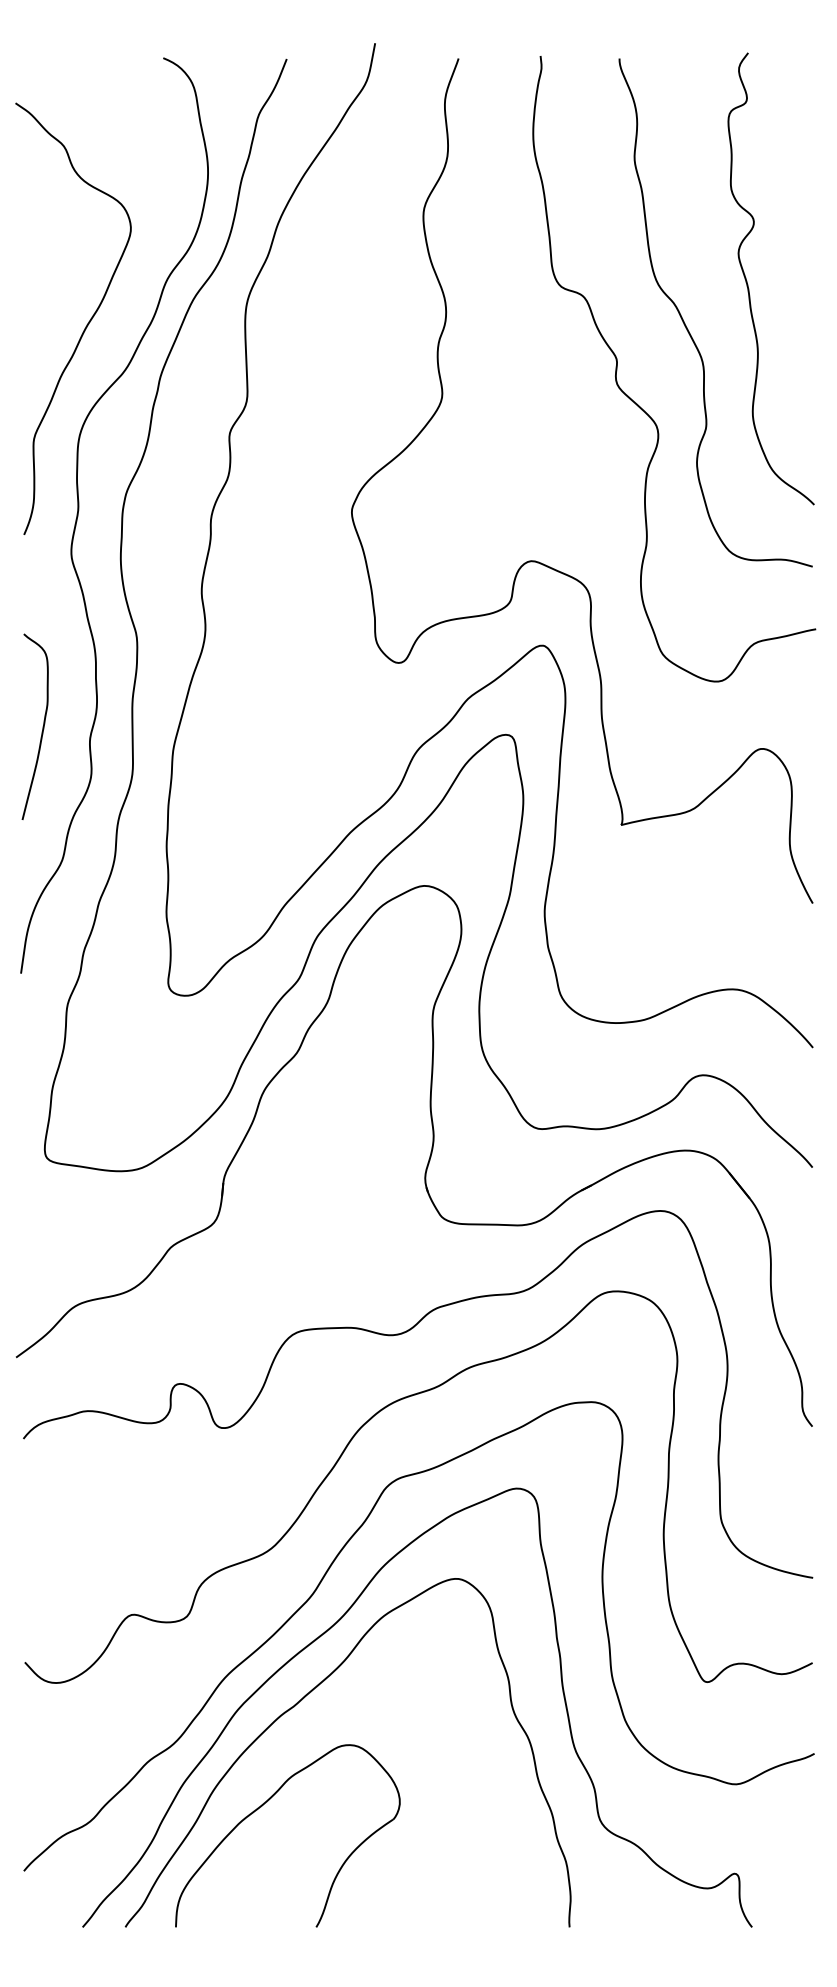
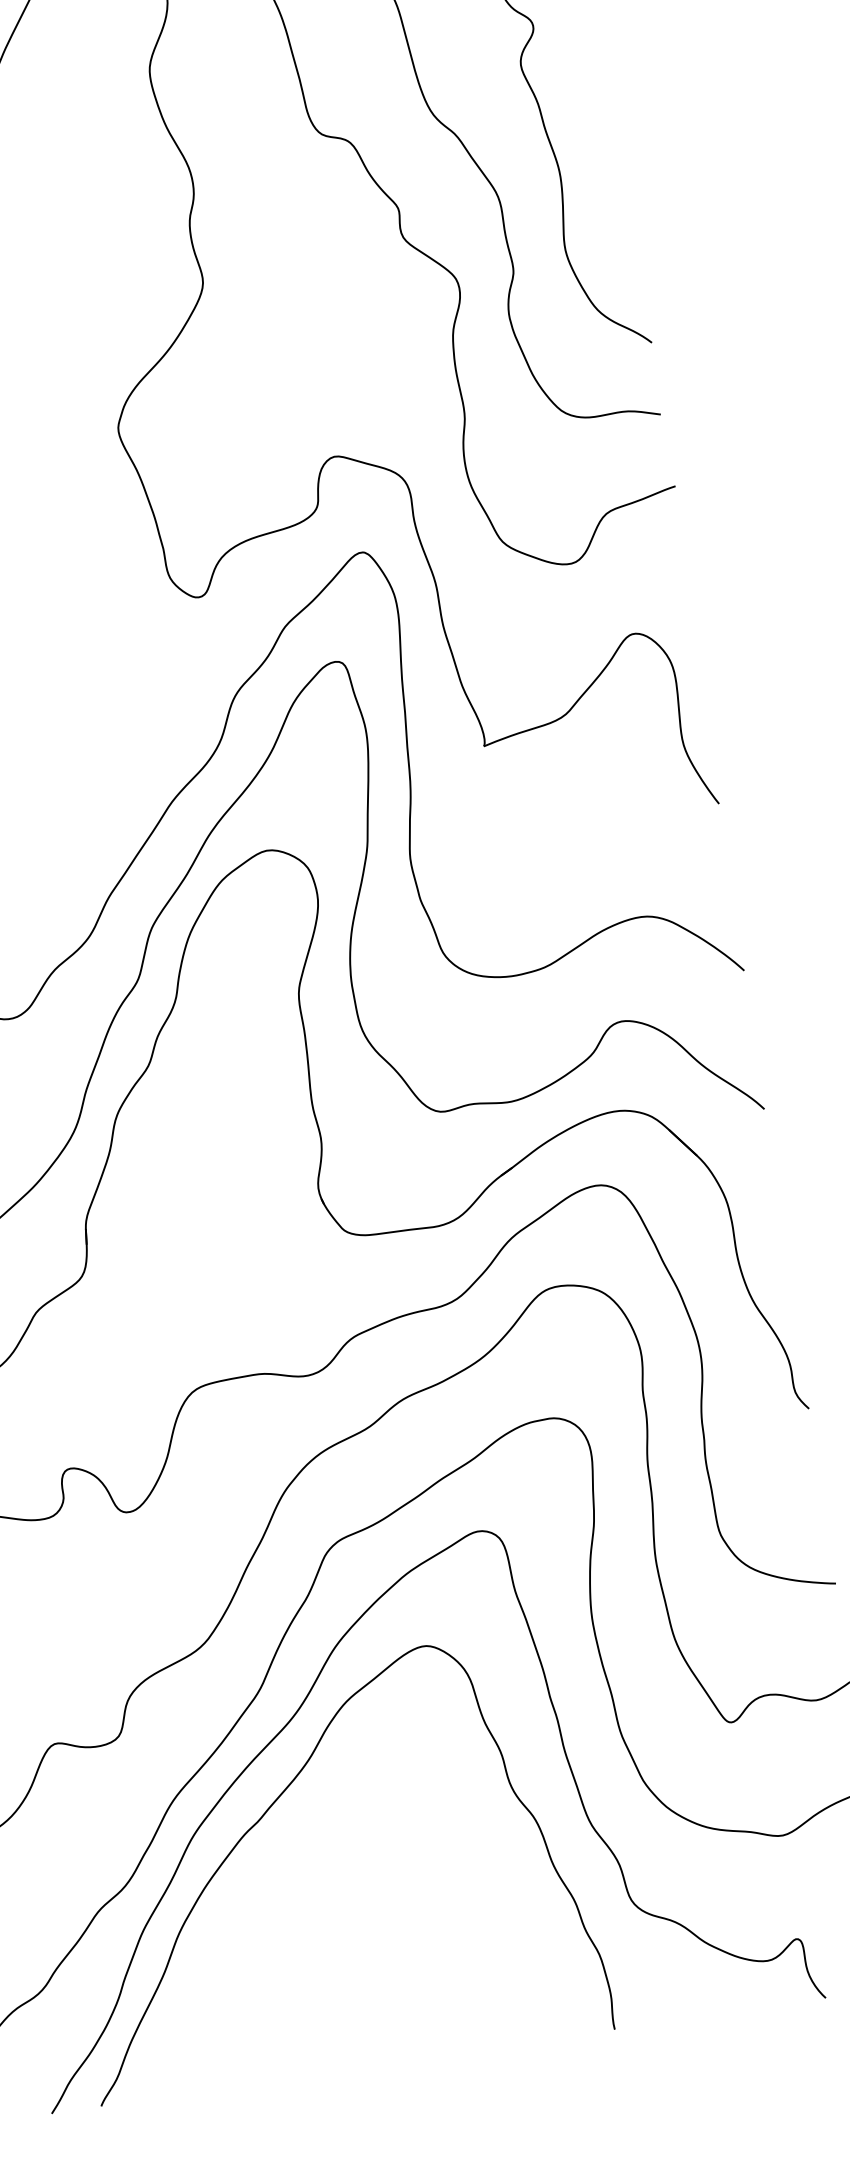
part: (261, 1807) -> (237, 1944), removed

